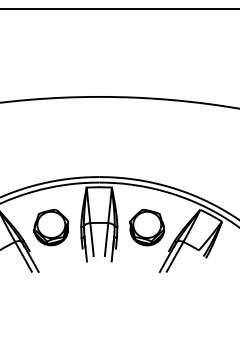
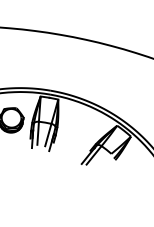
part: (146, 227) -> (77, 131), removed

